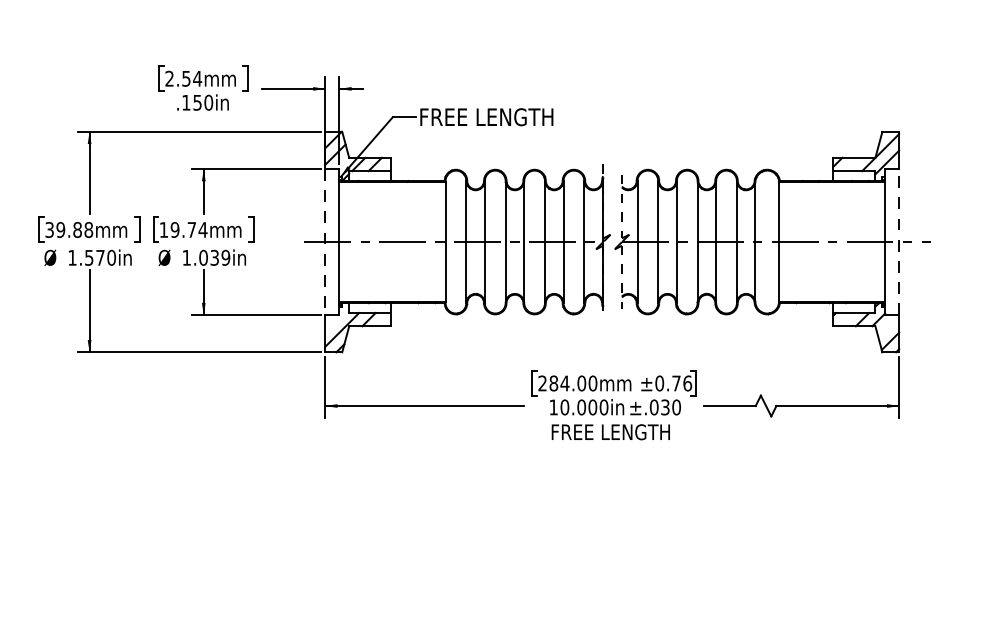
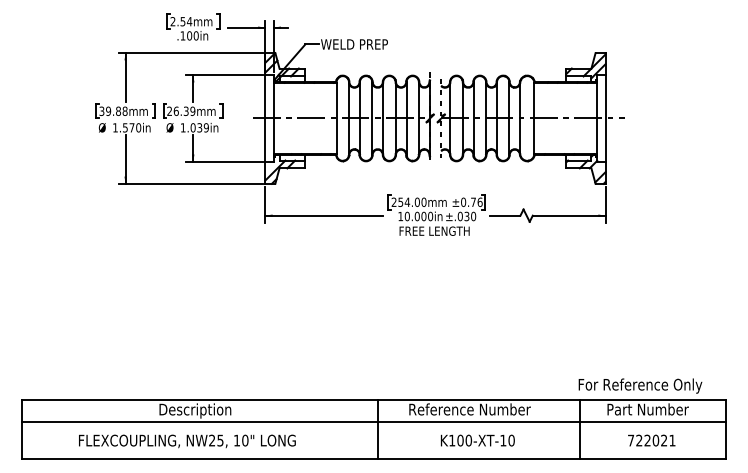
text: (197, 102) -> (189, 35), .150in -> .100in
text: (485, 117) -> (360, 44), FREE LENGTH -> WELD PREP
text: (183, 228) -> (181, 110), 19.74mm -> 26.39mm
line: (899, 240) -> (605, 117), dashed -> solid
line: (325, 242) -> (265, 118), dashed -> solid
text: (553, 382) -> (400, 201), 284.00mm -> 254.00mm

